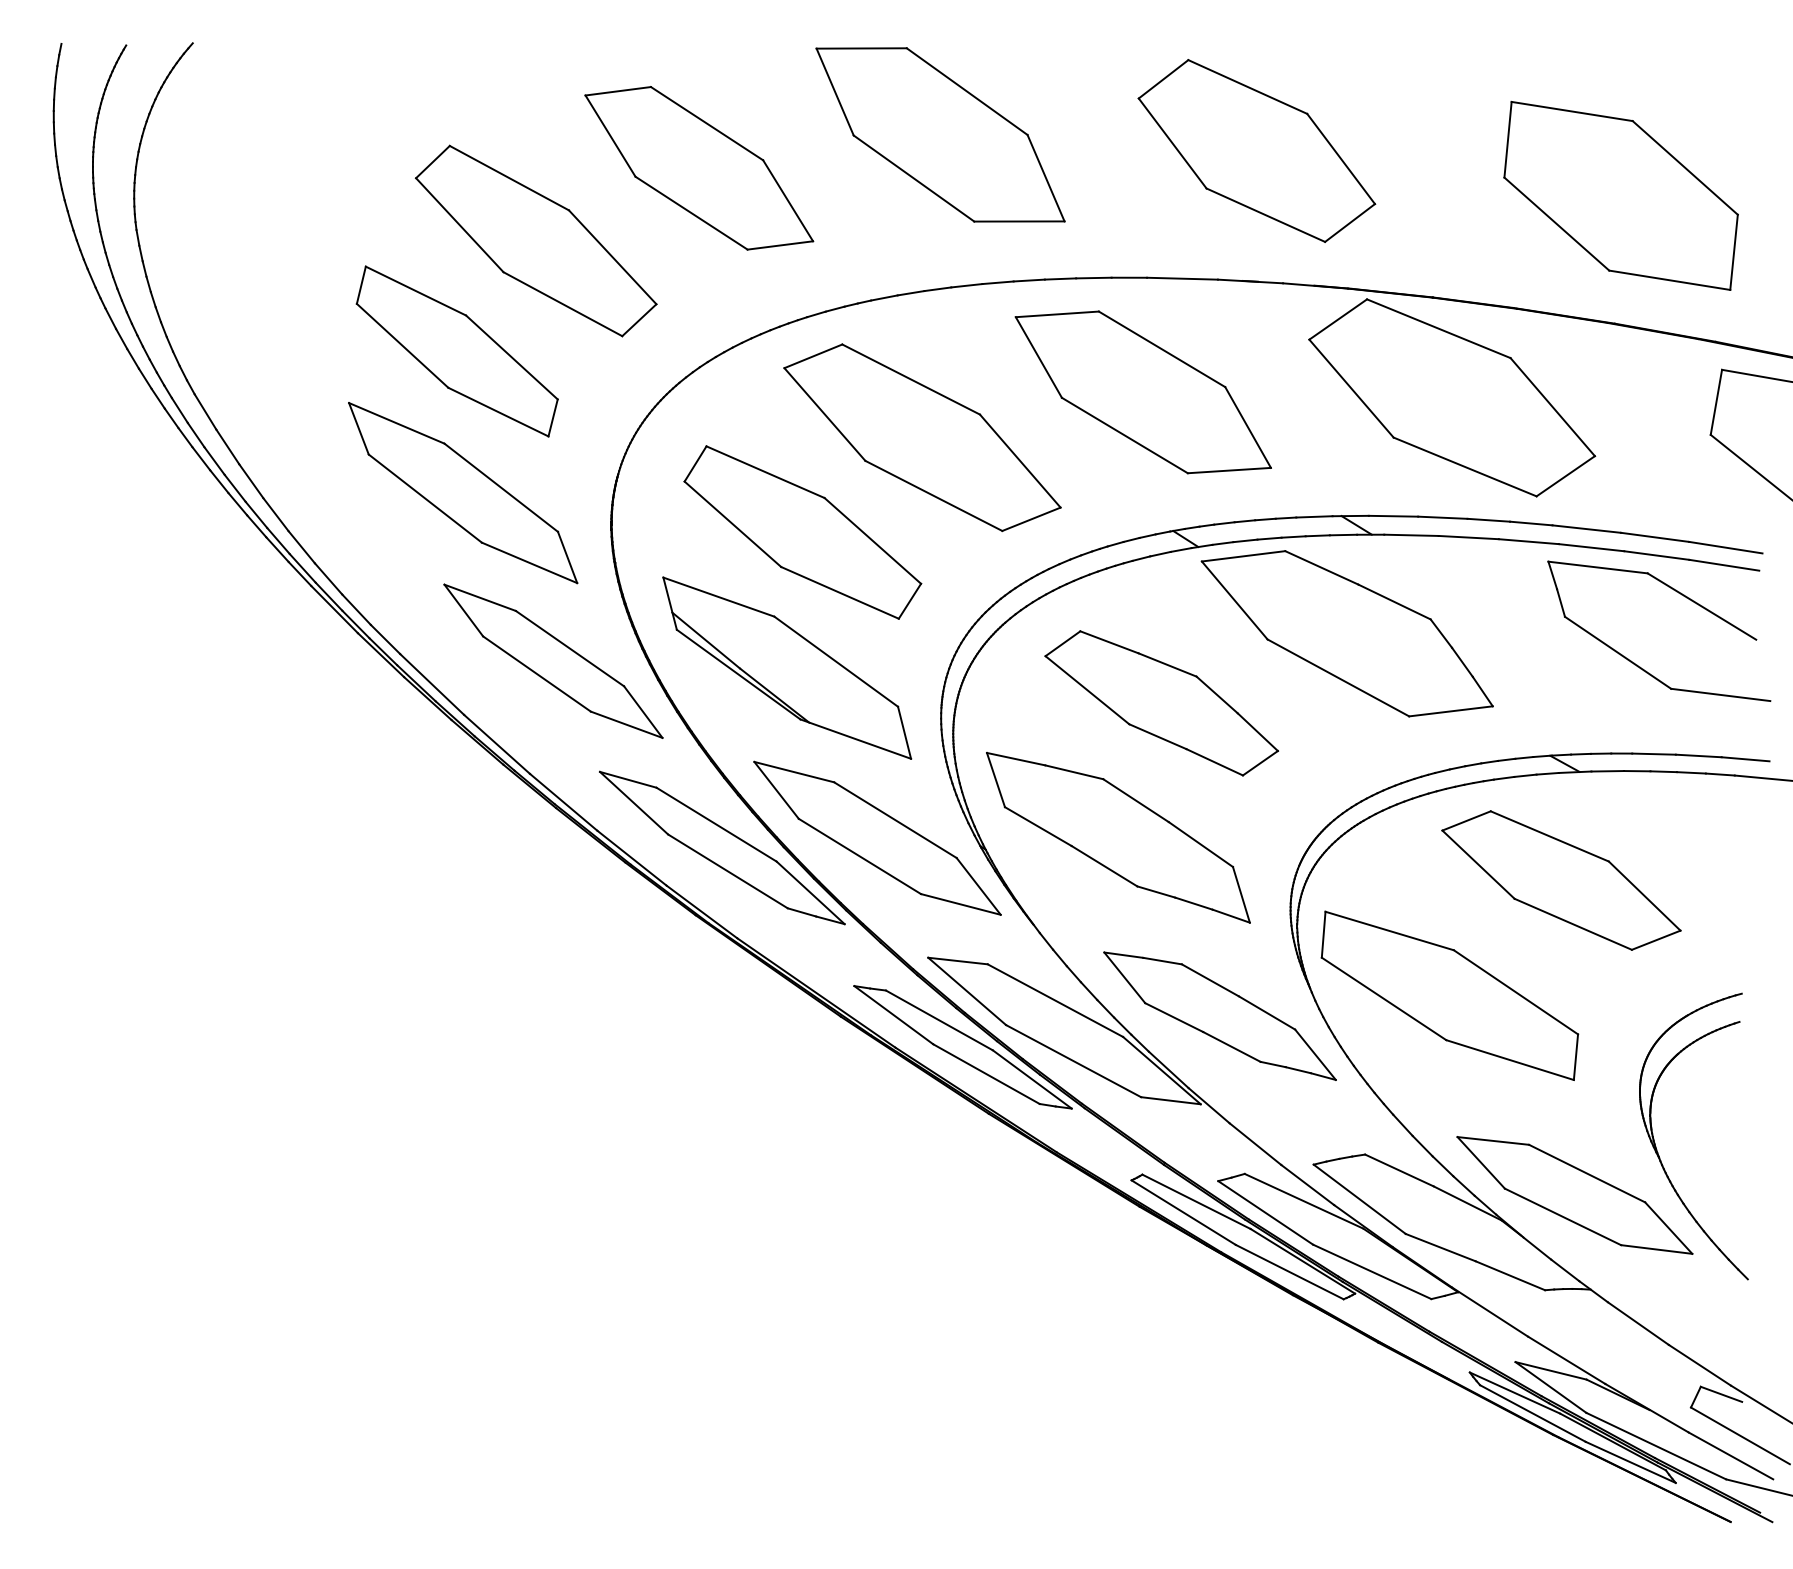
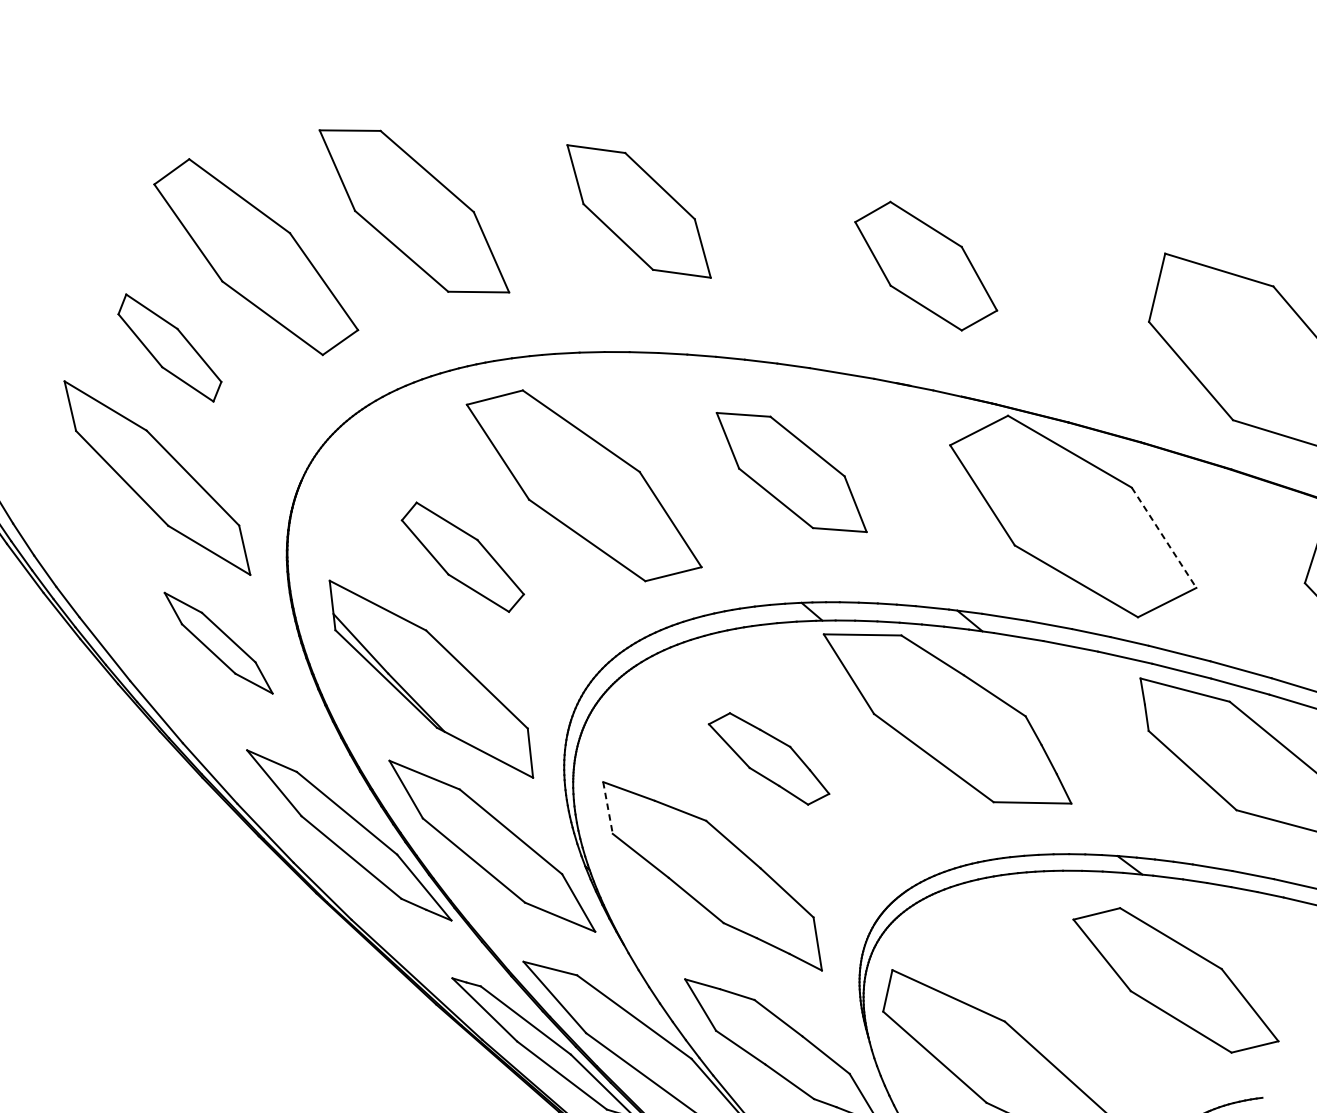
part: (940, 134) -> (639, 211), size x0.7
part: (1256, 150) -> (925, 265), size x0.7
part: (456, 351) -> (169, 347), size x0.6
part: (1142, 392) -> (791, 472), size x0.7
line: (1552, 407) -> (1163, 538), solid -> dashed
part: (802, 532) -> (462, 557), size x0.6
part: (553, 660) -> (218, 642), size x0.6
part: (1161, 703) -> (768, 759), size x0.6
line: (995, 780) -> (607, 808), solid -> dashed
part: (1561, 880) -> (1176, 980), moved

